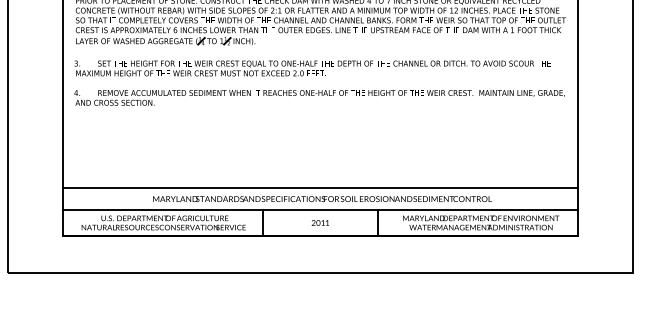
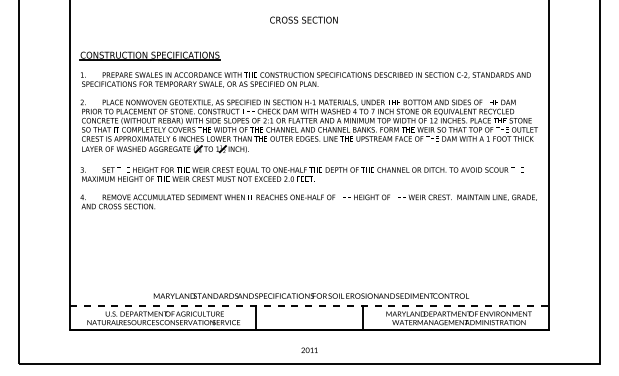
line: (320, 187) -> (309, 285), removed
line: (320, 210) -> (309, 306), solid -> dashed
text: (320, 222) -> (309, 349), moved

